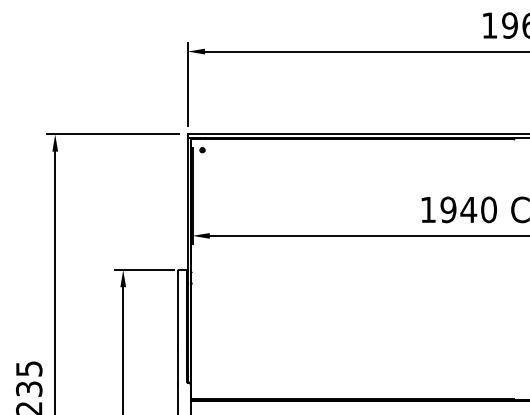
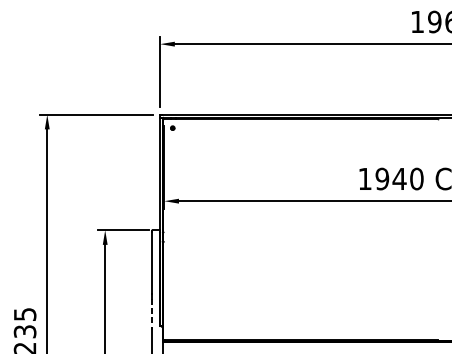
line: (178, 367) -> (152, 313), solid -> dashed

